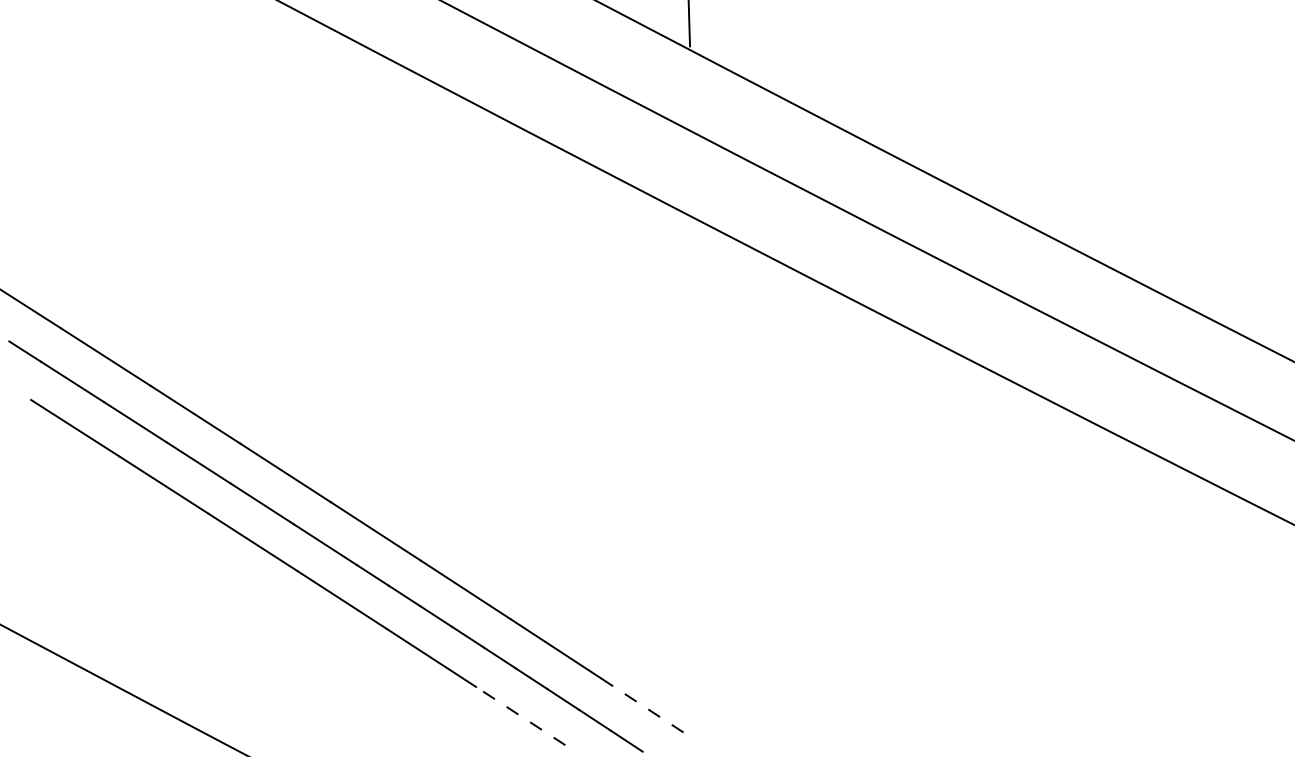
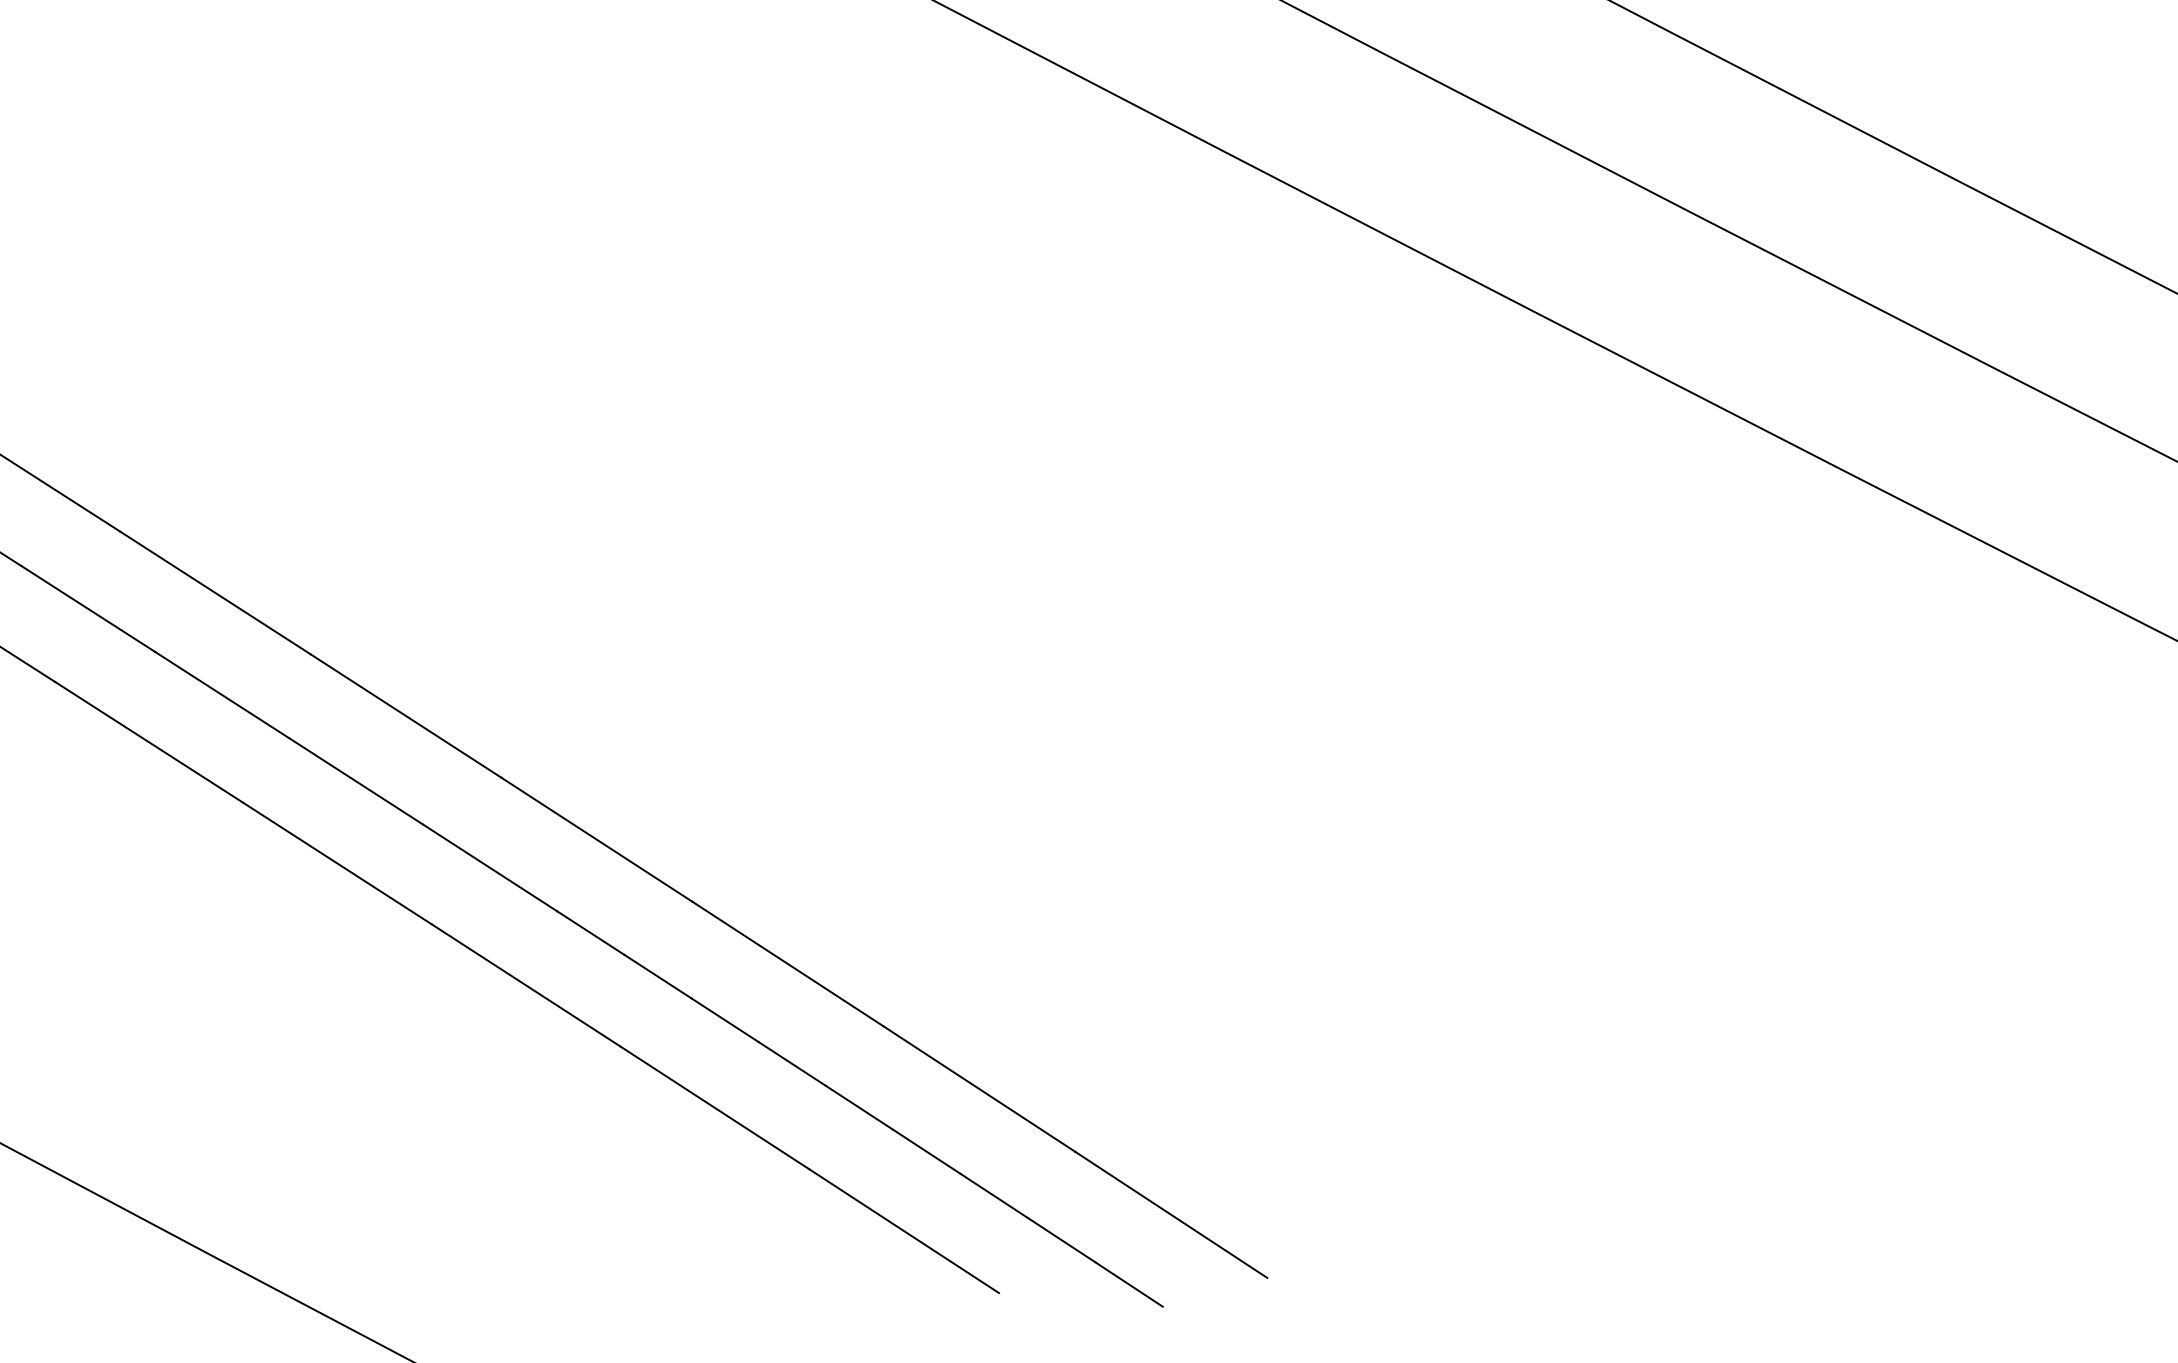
line: (647, 708) -> (1172, 1215), dashed -> solid
line: (520, 715) -> (903, 1230), dashed -> solid

